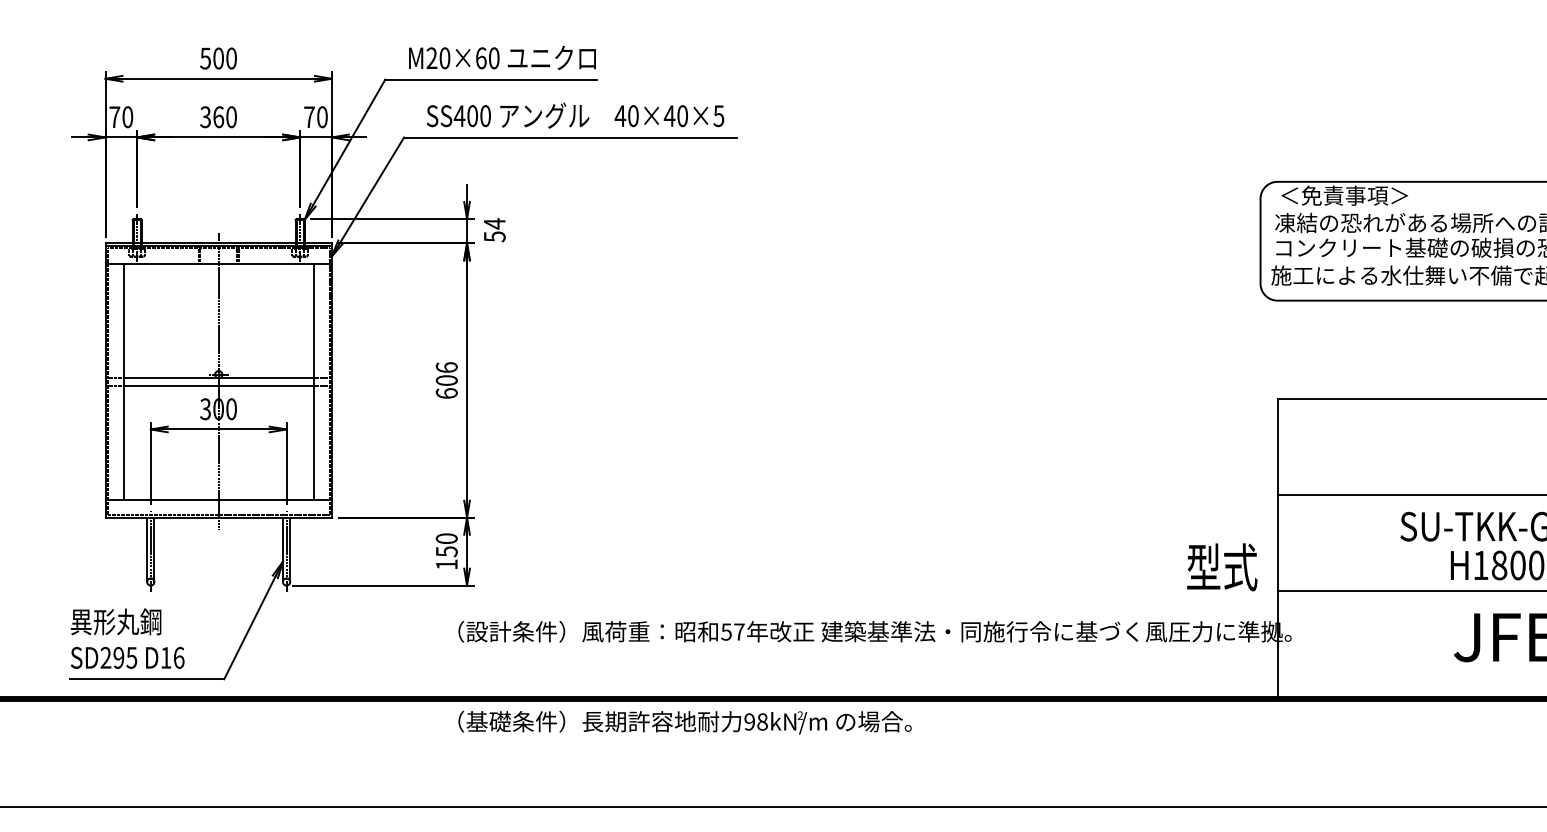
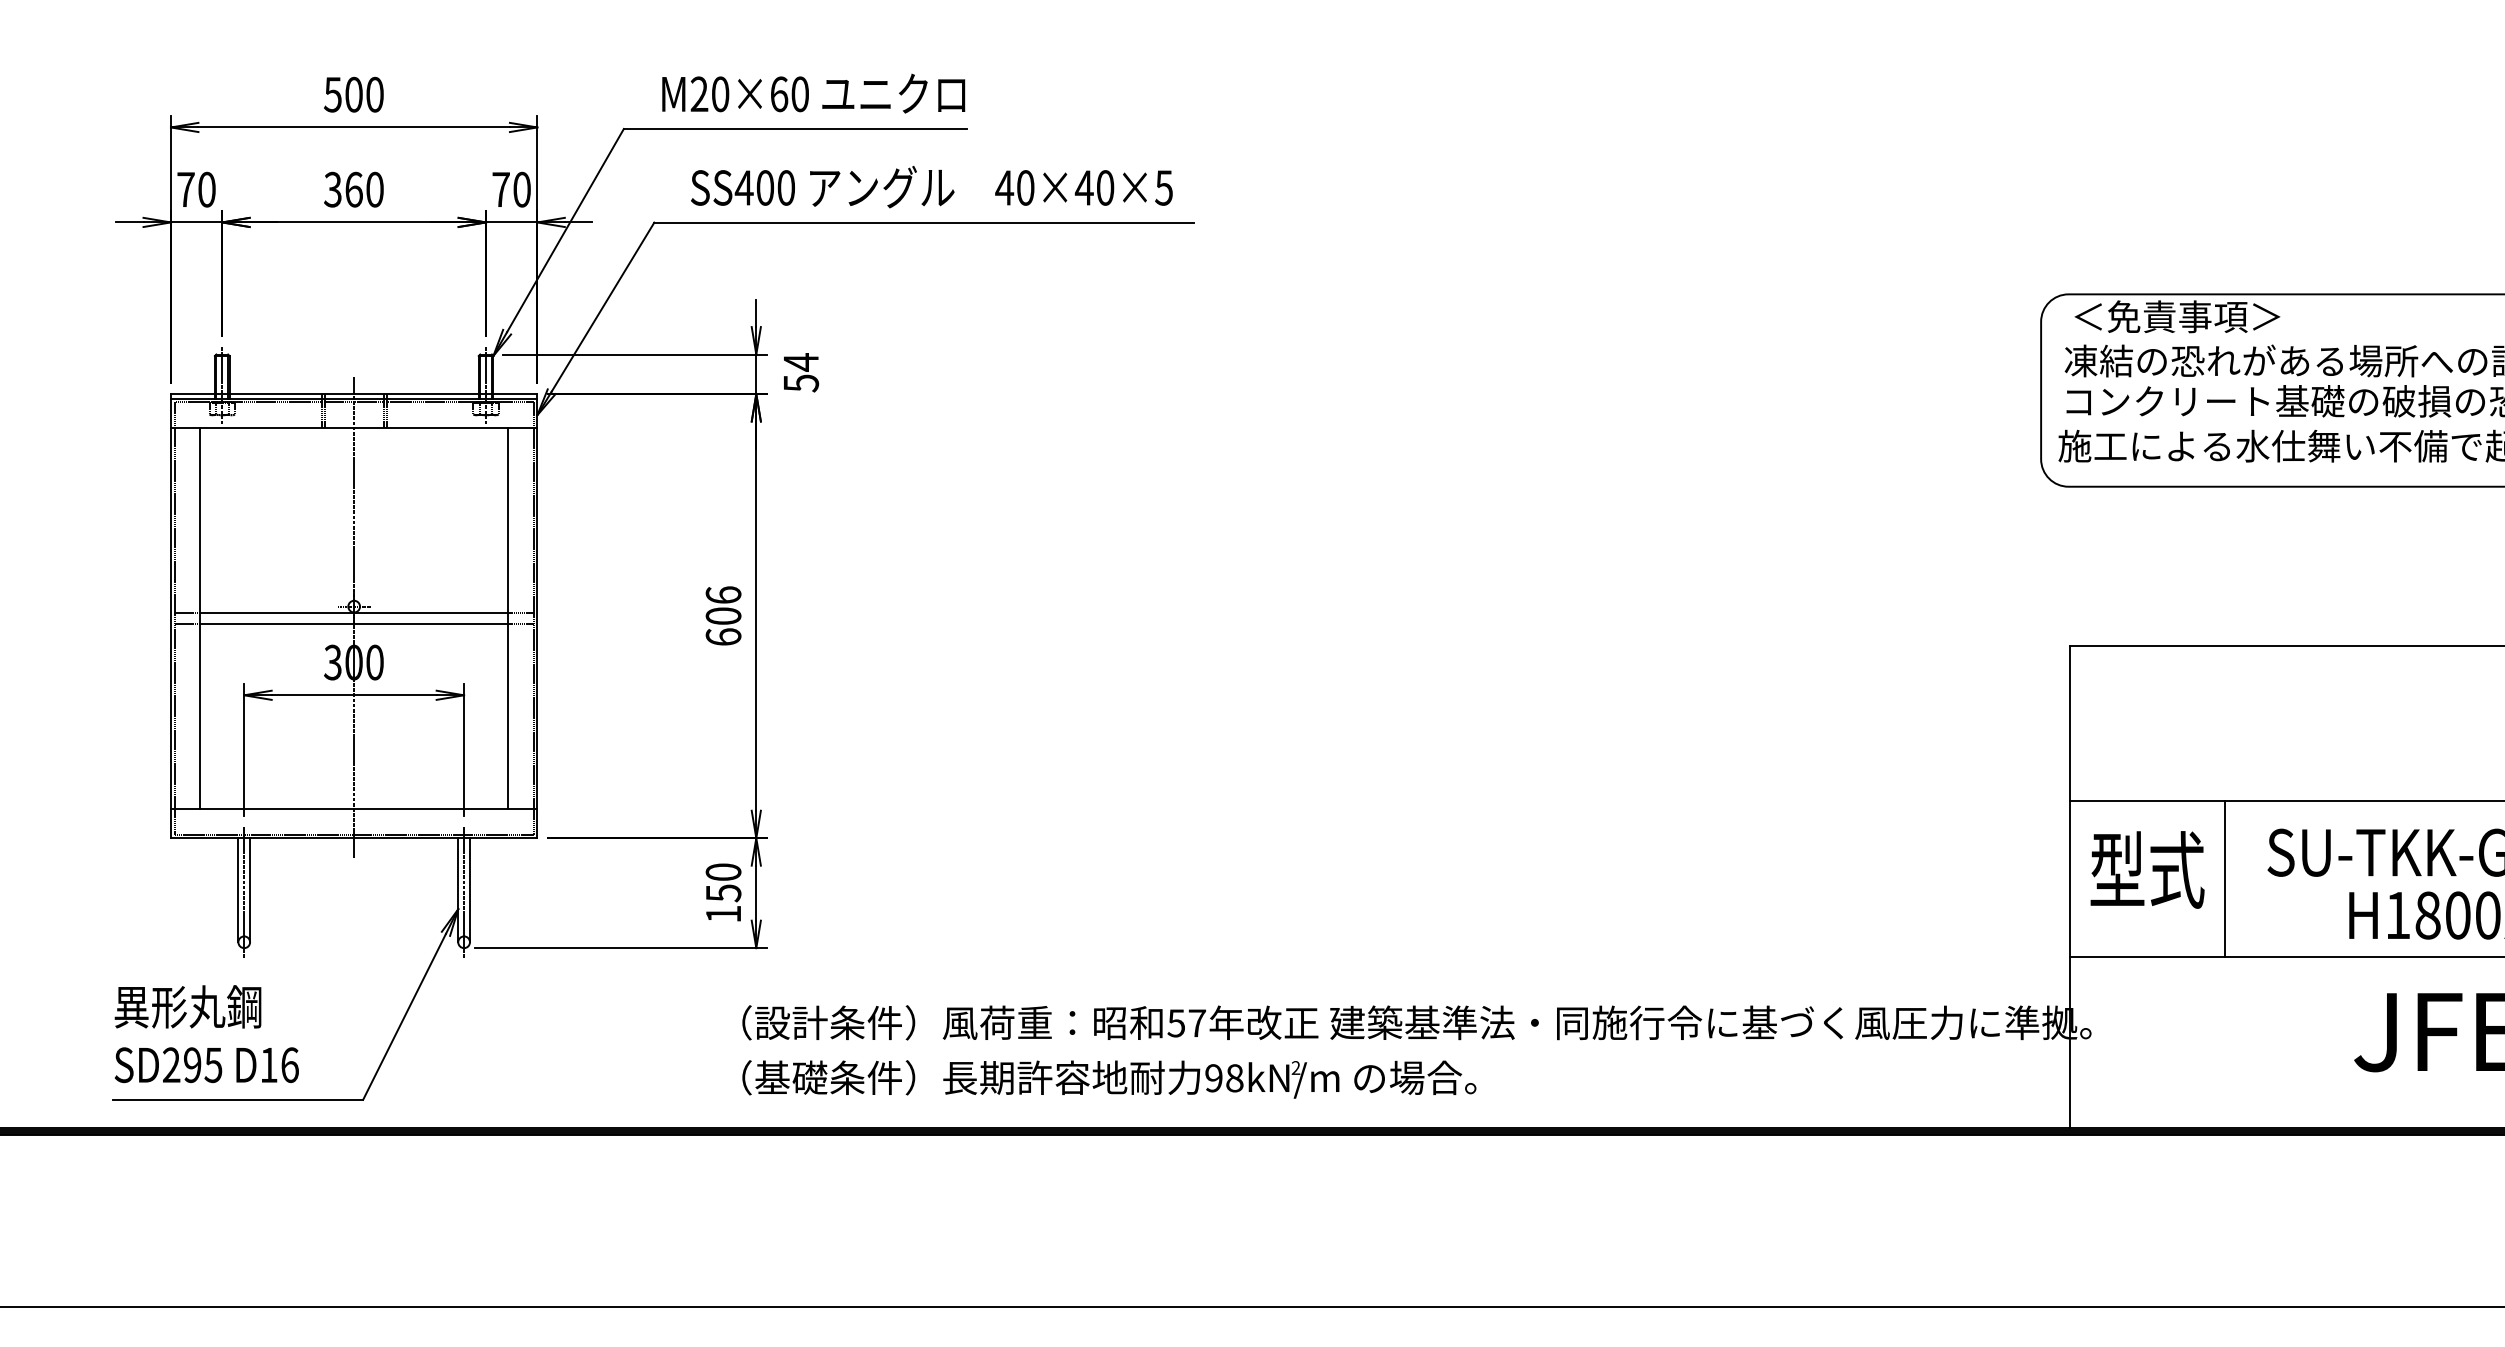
line: (1374, 542) -> (2225, 878), added
text: (1222, 567) -> (2147, 870), moved
text: (684, 722) -> (1108, 1079), moved

